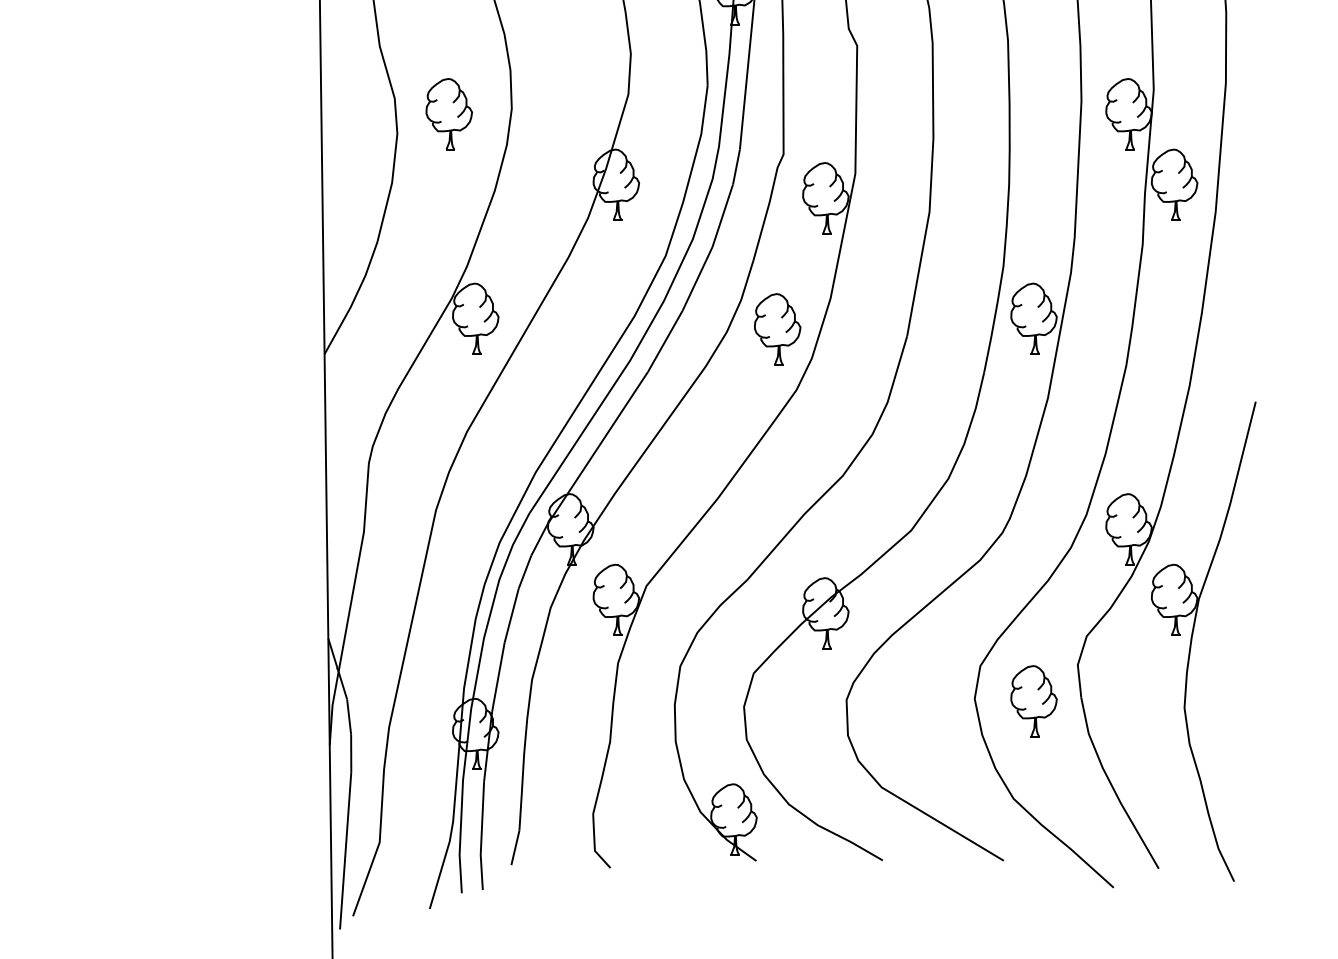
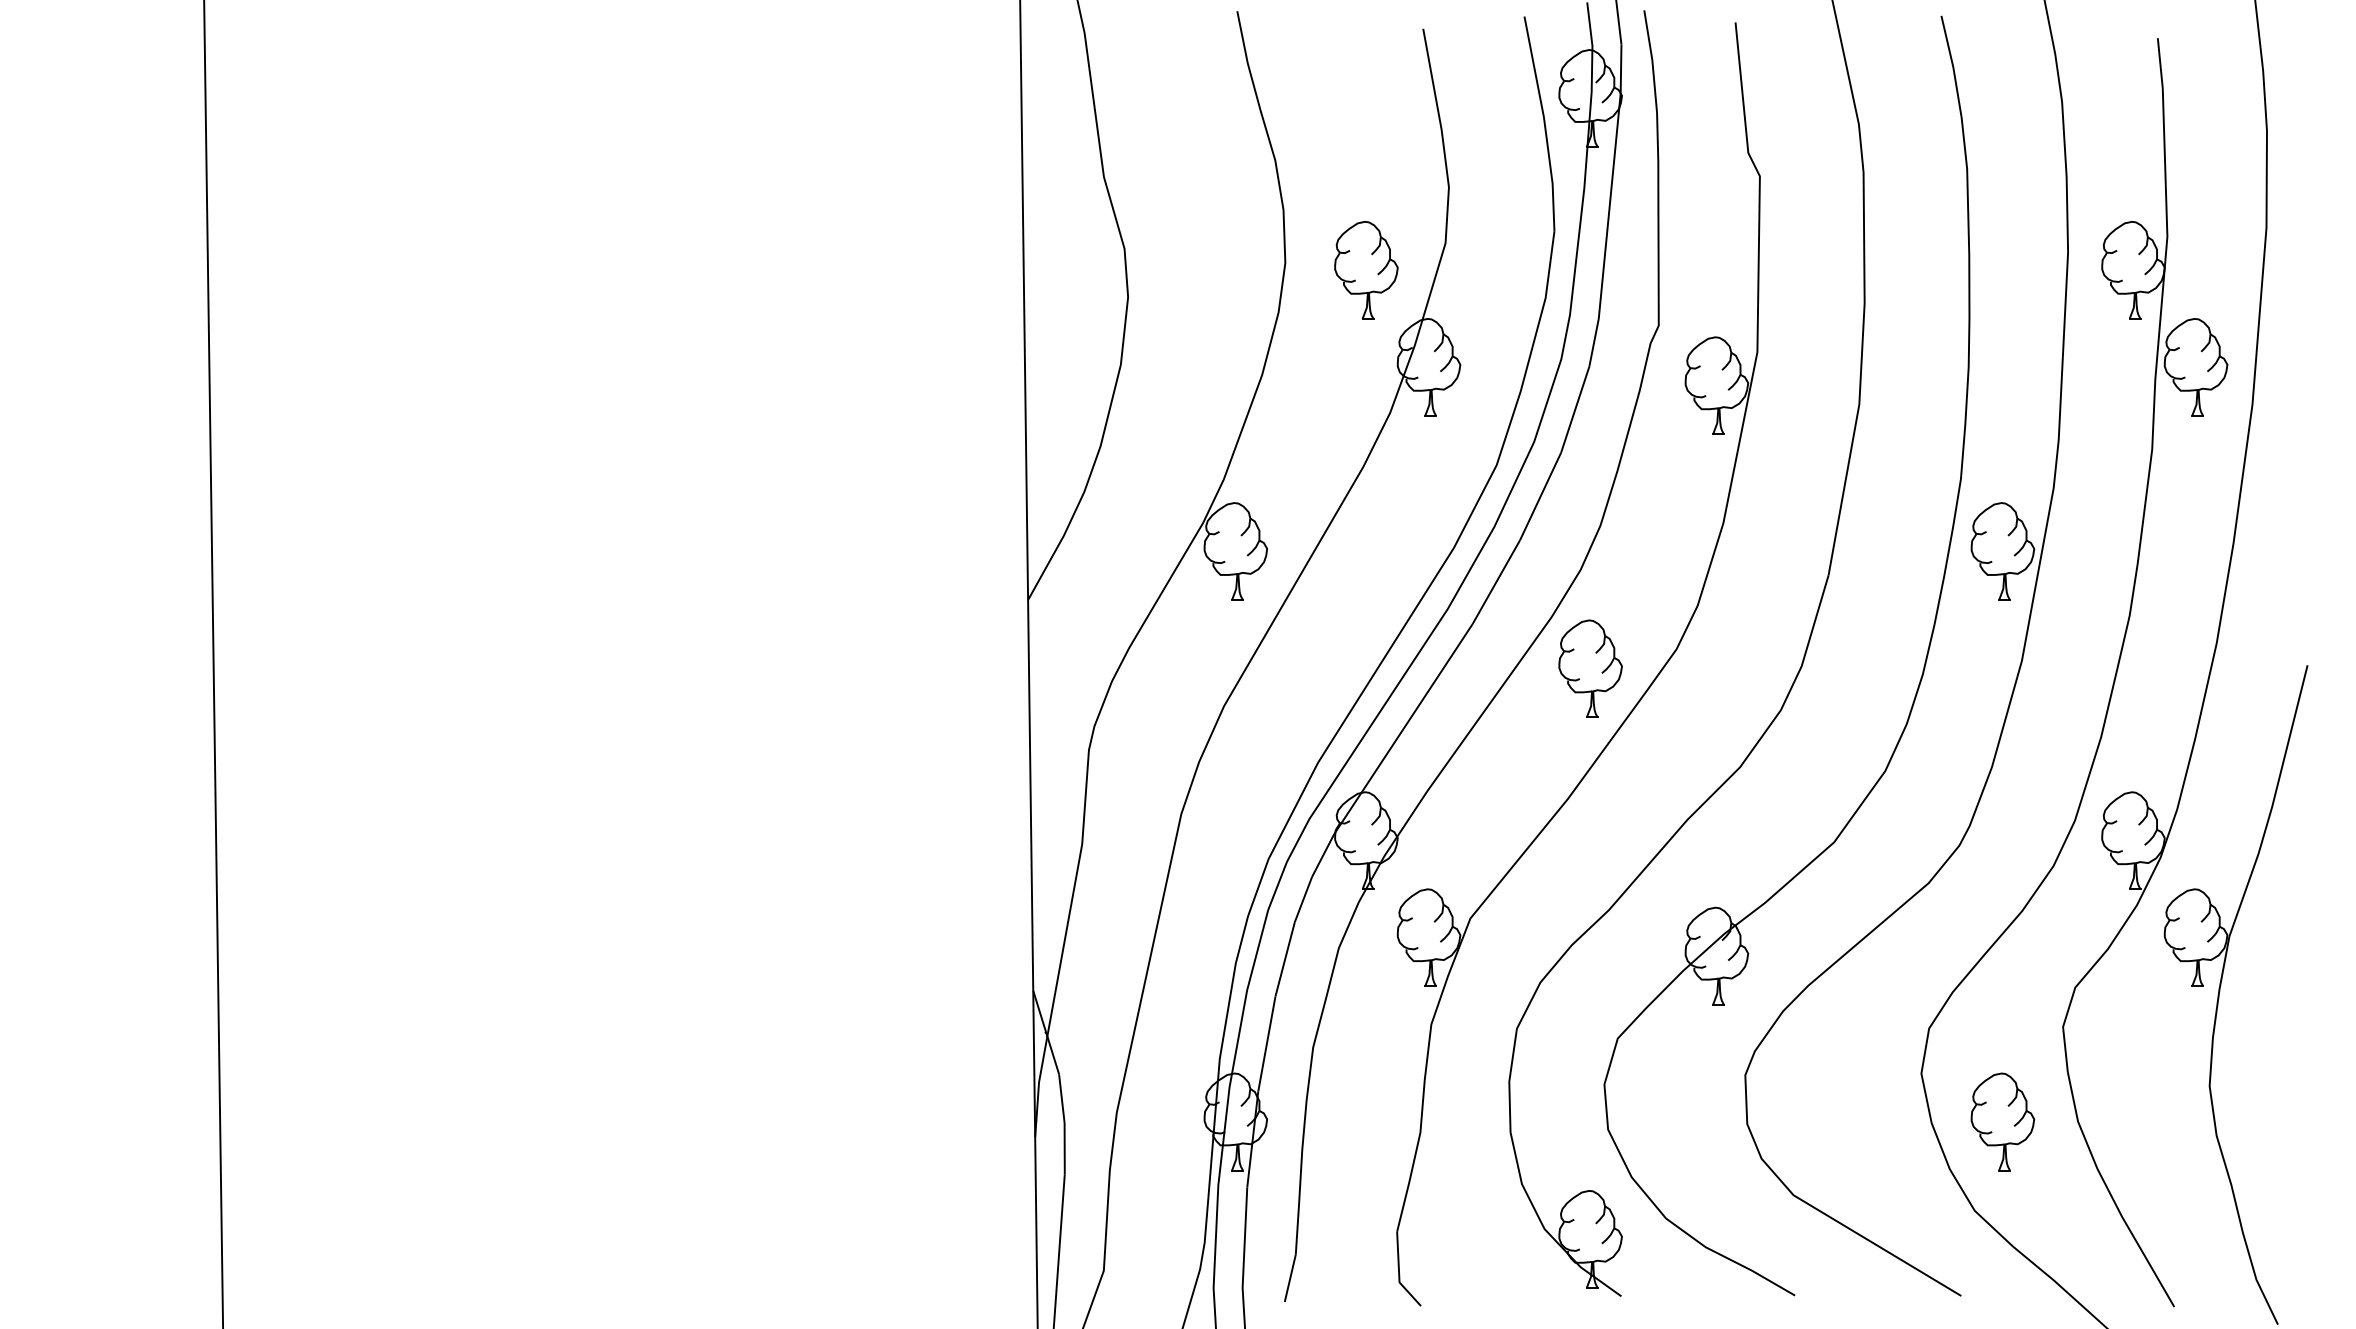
part: (449, 114) -> (1366, 270), moved
part: (777, 329) -> (1590, 668), moved
part: (1033, 700) -> (2002, 1121), moved

